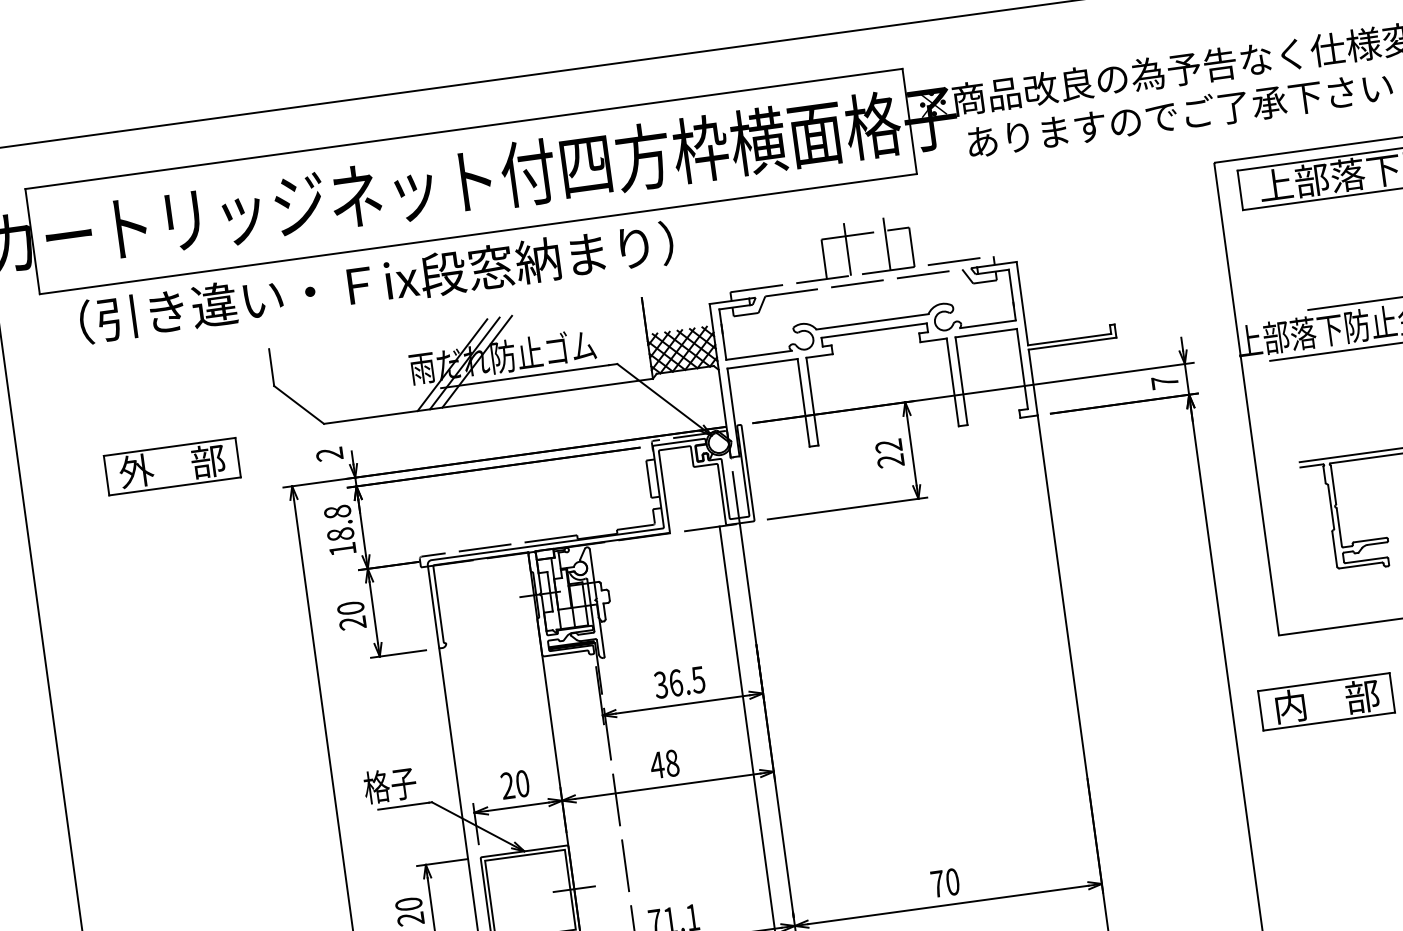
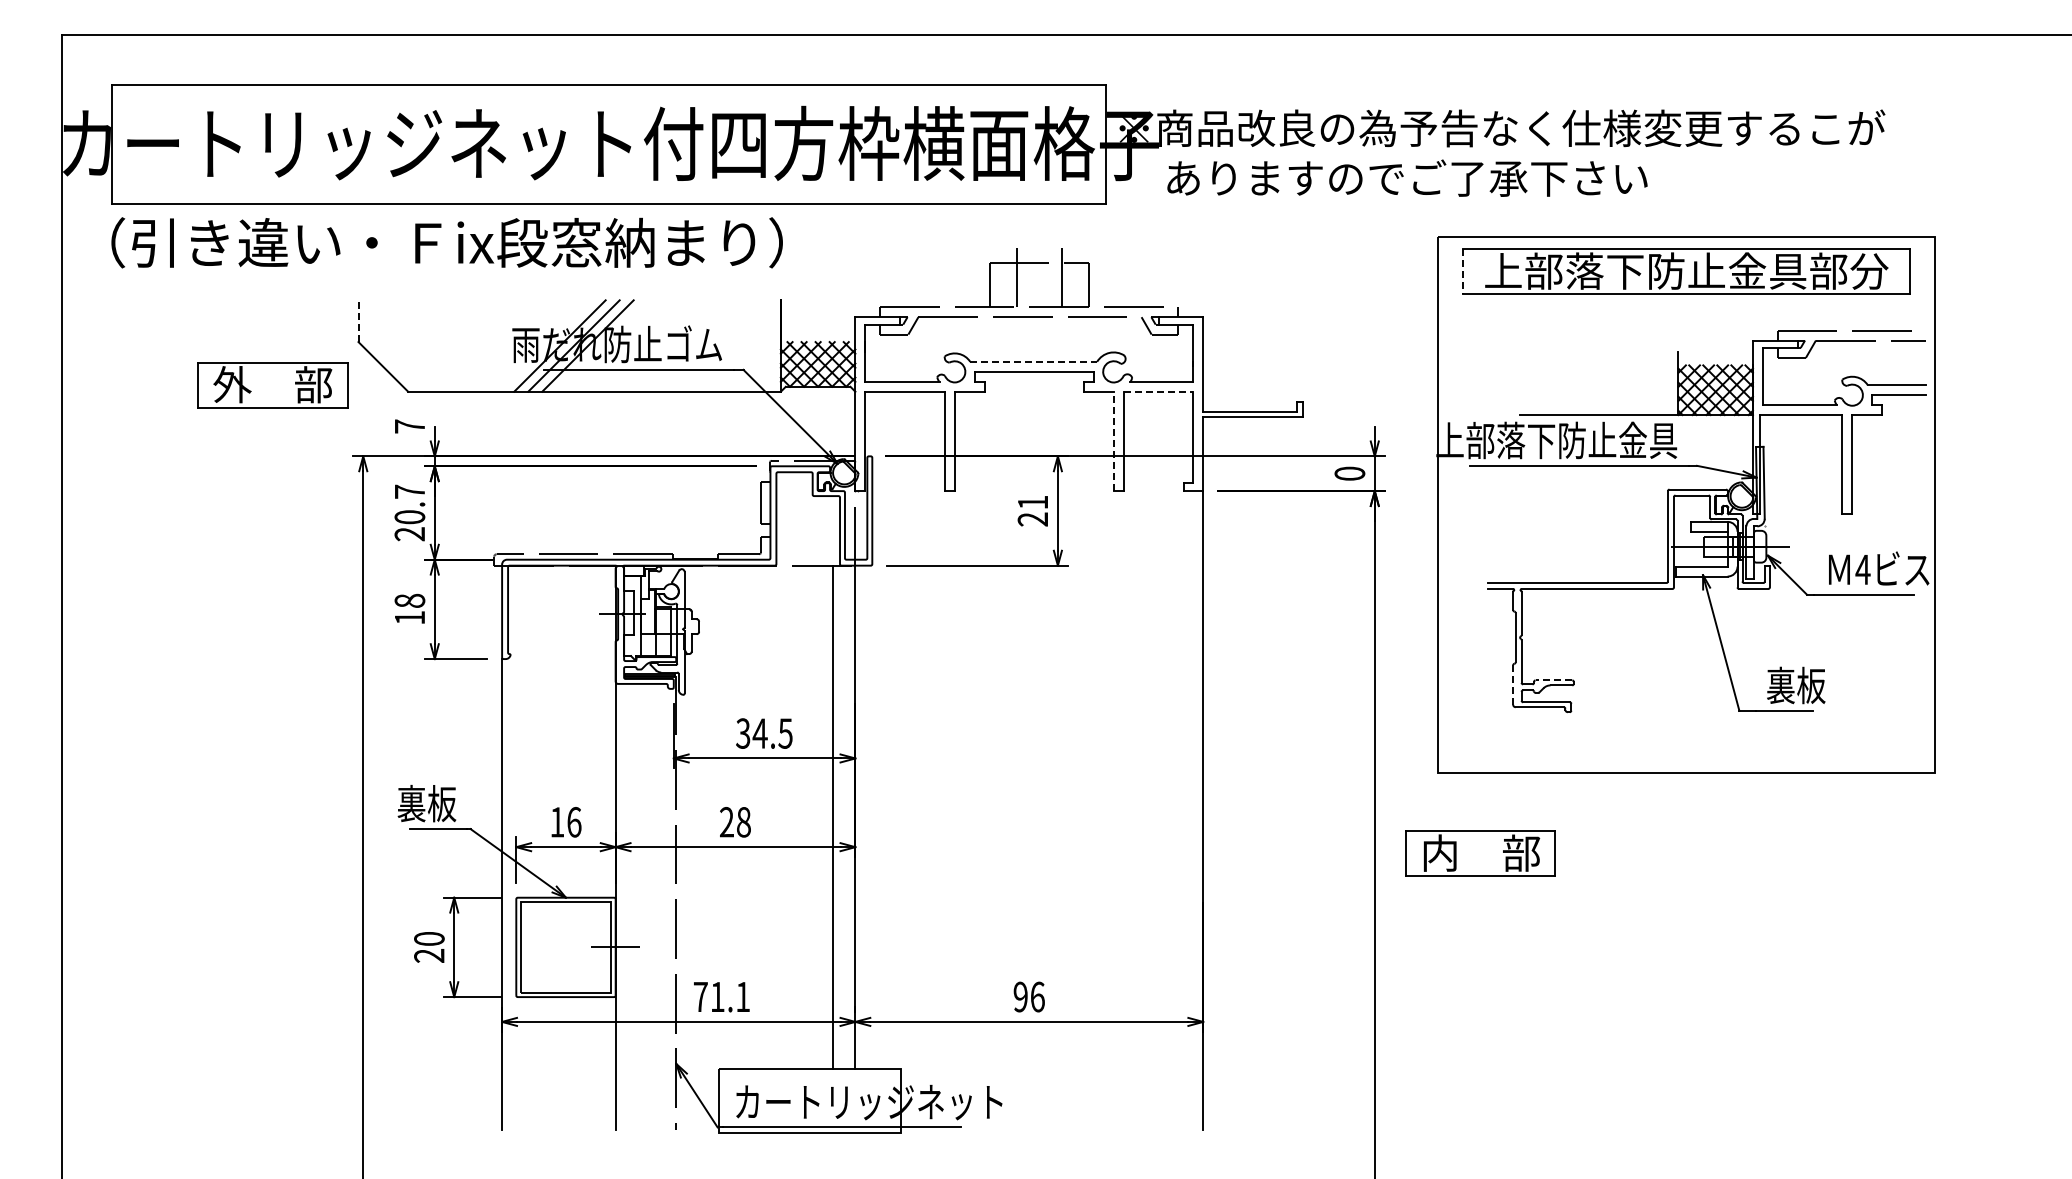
line: (1240, 191) -> (1462, 272), solid -> dashed
text: (375, 282) -> (446, 242), moved
line: (872, 321) -> (1033, 361), solid -> dashed
line: (986, 332) -> (1158, 391), solid -> dashed
line: (271, 367) -> (358, 321), solid -> dashed
line: (952, 382) -> (1113, 441), solid -> dashed
text: (1164, 382) -> (1349, 473), 7 -> 0
text: (888, 446) -> (1032, 502), 22 -> 21
text: (329, 454) -> (409, 426), 2 -> 7
part: (171, 466) -> (272, 385), moved
text: (339, 530) -> (409, 512), 18.8 -> 20.7
line: (1369, 540) -> (1553, 680), solid -> dashed
line: (1335, 549) -> (1513, 685), solid -> dashed
text: (351, 615) -> (409, 608), 20 -> 18
text: (675, 683) -> (759, 733), 36.5 -> 34.5
text: (657, 765) -> (726, 822), 48 -> 28
text: (514, 784) -> (565, 821), 20 -> 16
text: (389, 785) -> (426, 803), 格子 -> 裏板
text: (944, 882) -> (1028, 996), 70 -> 96

